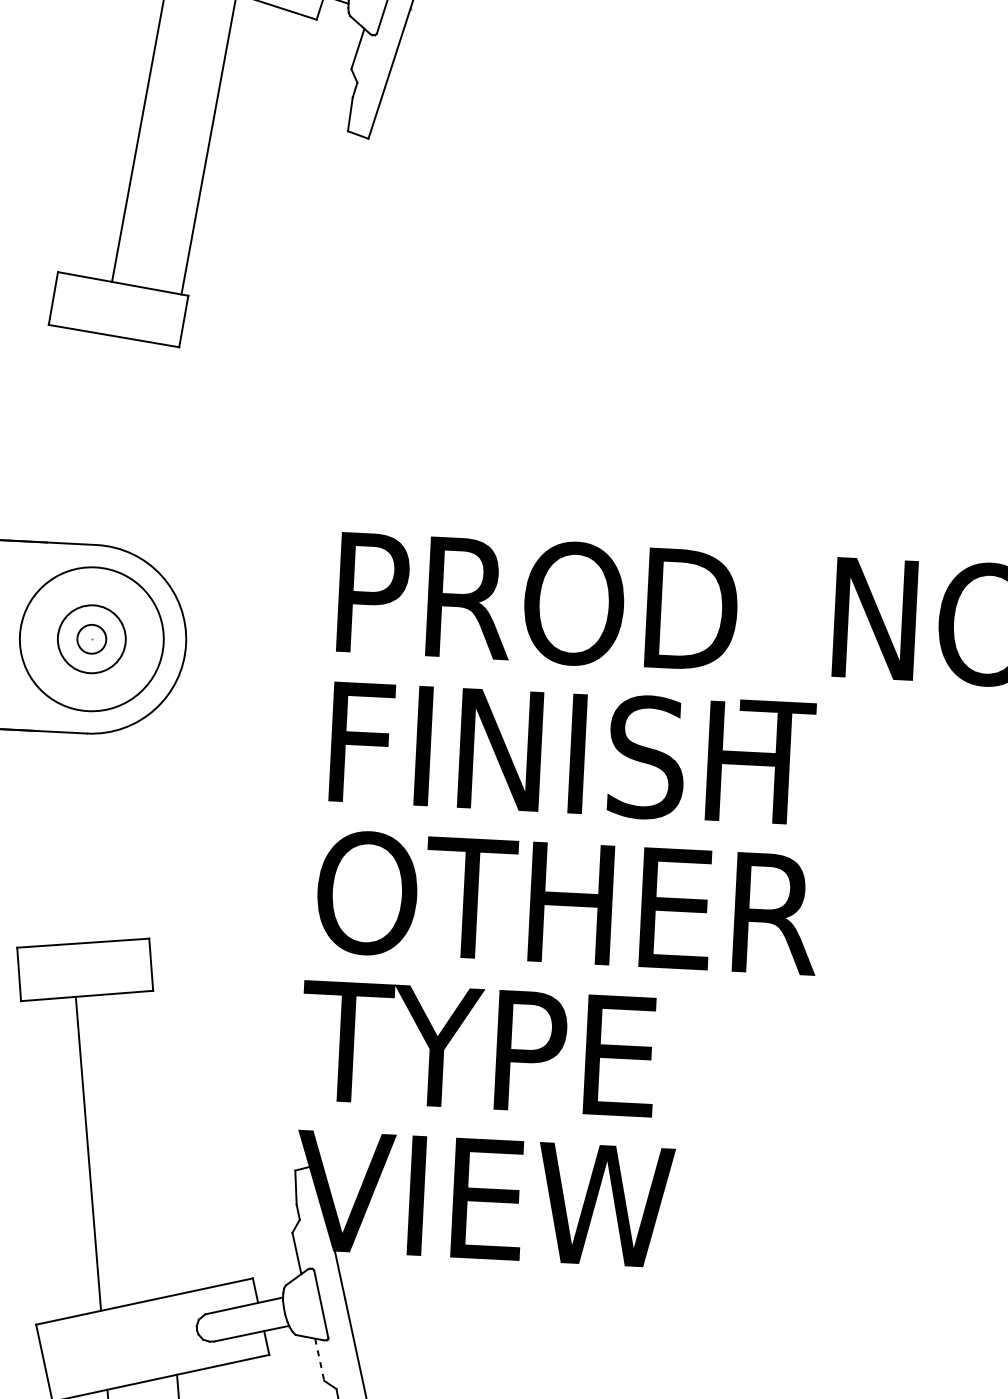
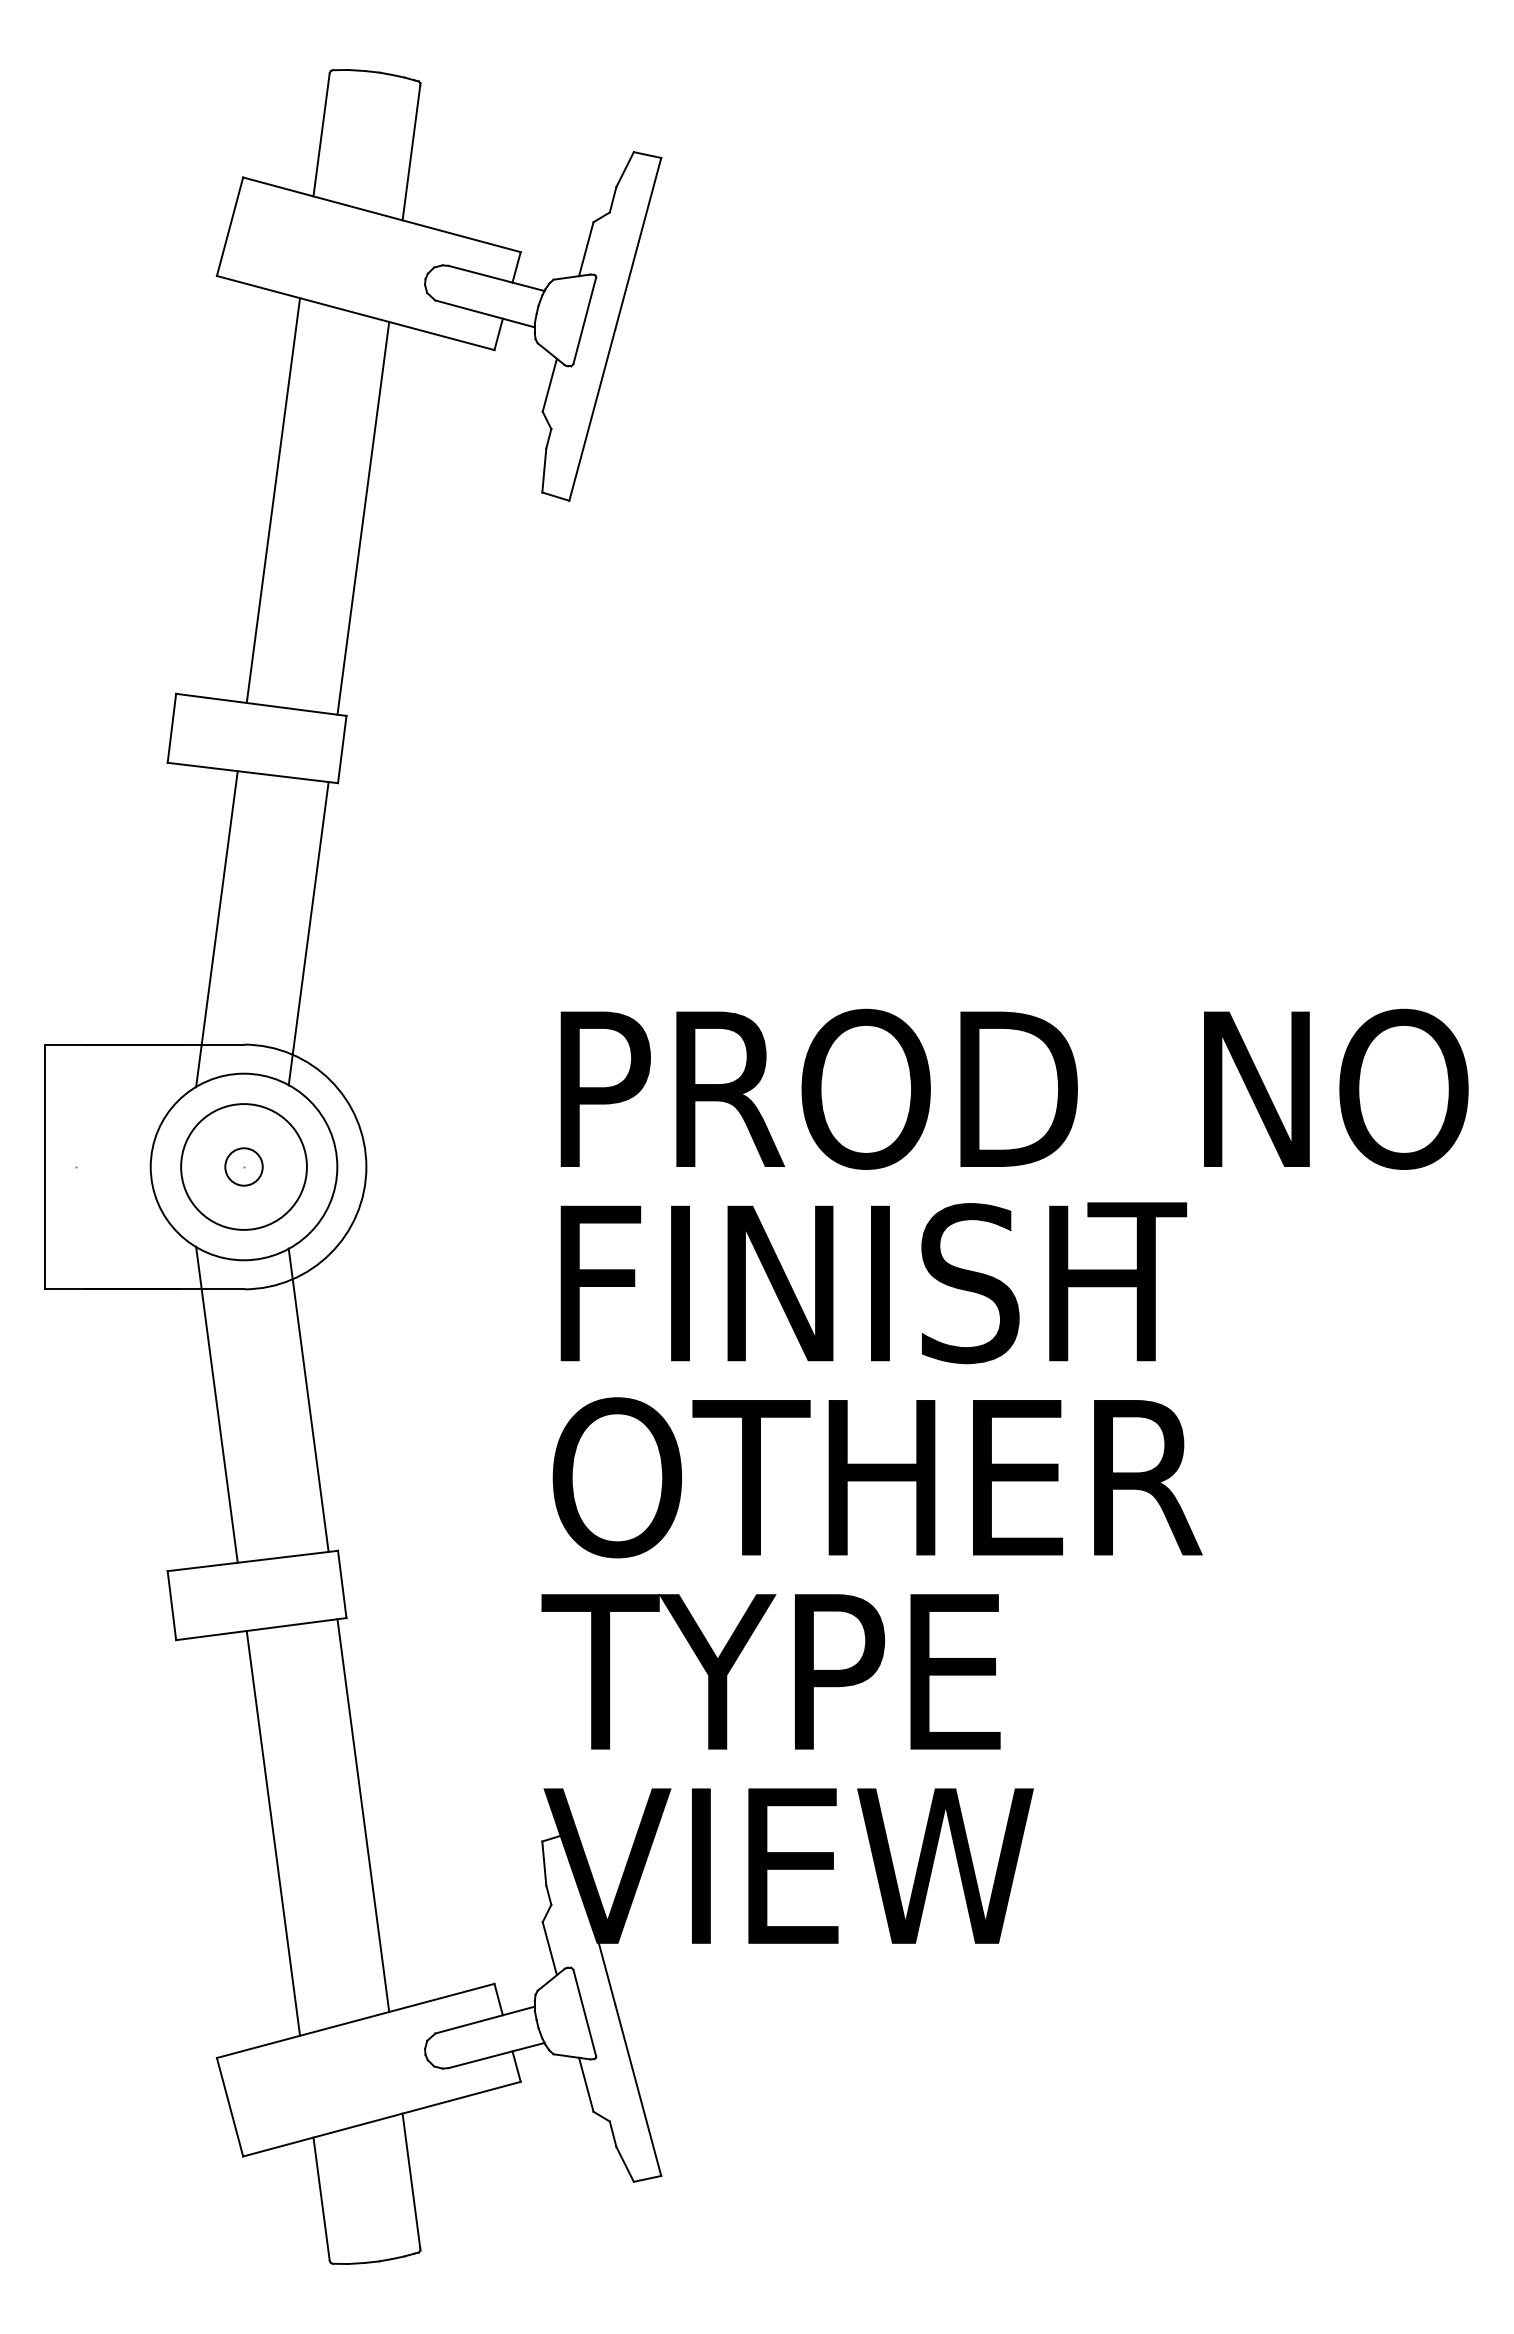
line: (79, 455) -> (216, 929), added
line: (150, 461) -> (308, 933), added
circle: (91, 638) -> (243, 1166), size x1.43
line: (132, 820) -> (308, 1399), added
line: (61, 821) -> (216, 1404), added
line: (158, 1143) -> (363, 1815), added
line: (319, 1359) -> (586, 2084), dashed -> solid

